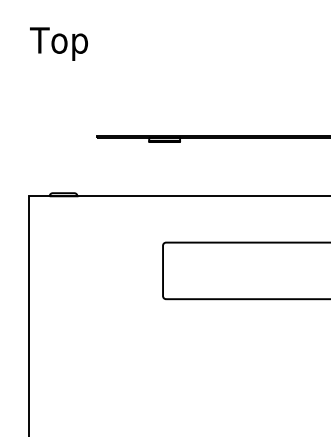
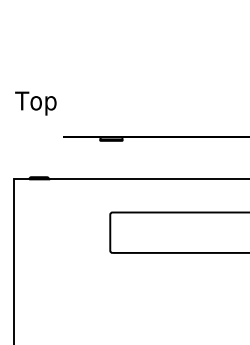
text: (58, 43) -> (35, 103), moved

